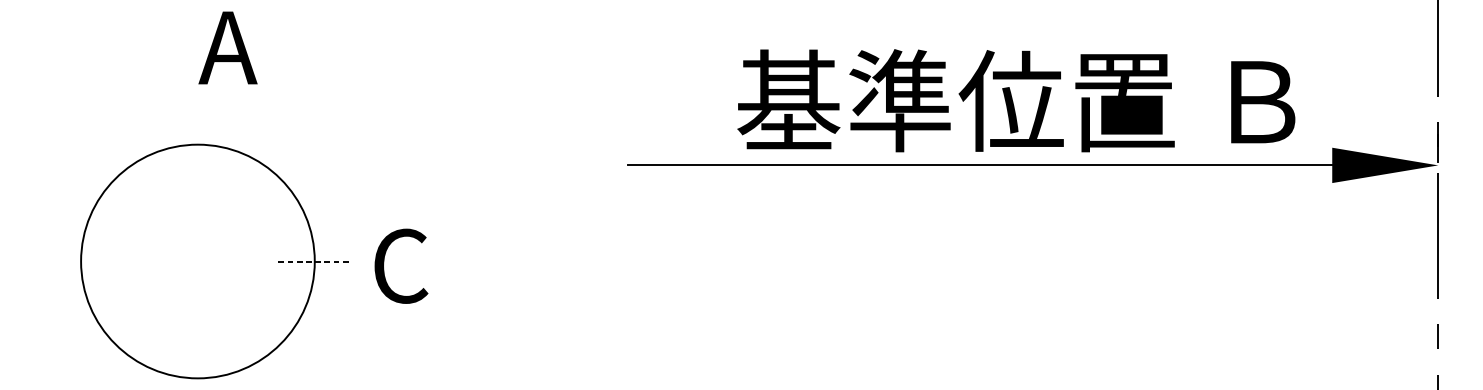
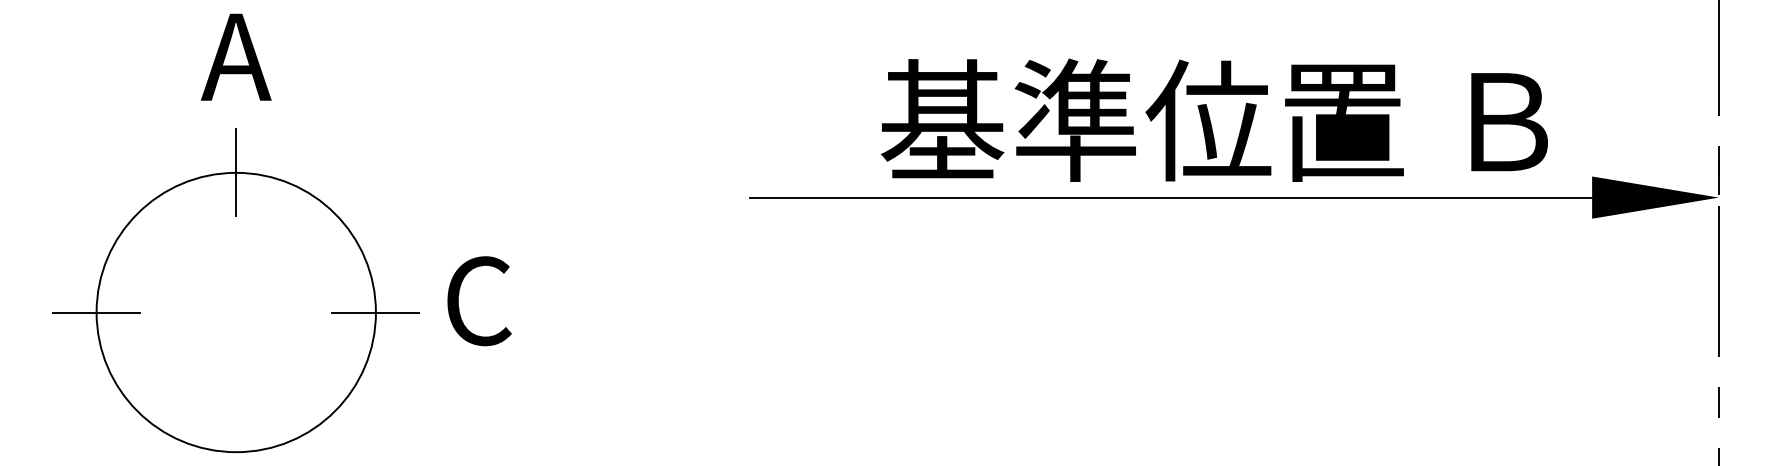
text: (227, 47) -> (235, 56), moved
line: (198, 144) -> (236, 172), added
line: (81, 261) -> (96, 312), added
line: (315, 261) -> (376, 312), dashed -> solid
text: (401, 266) -> (479, 301), moved

